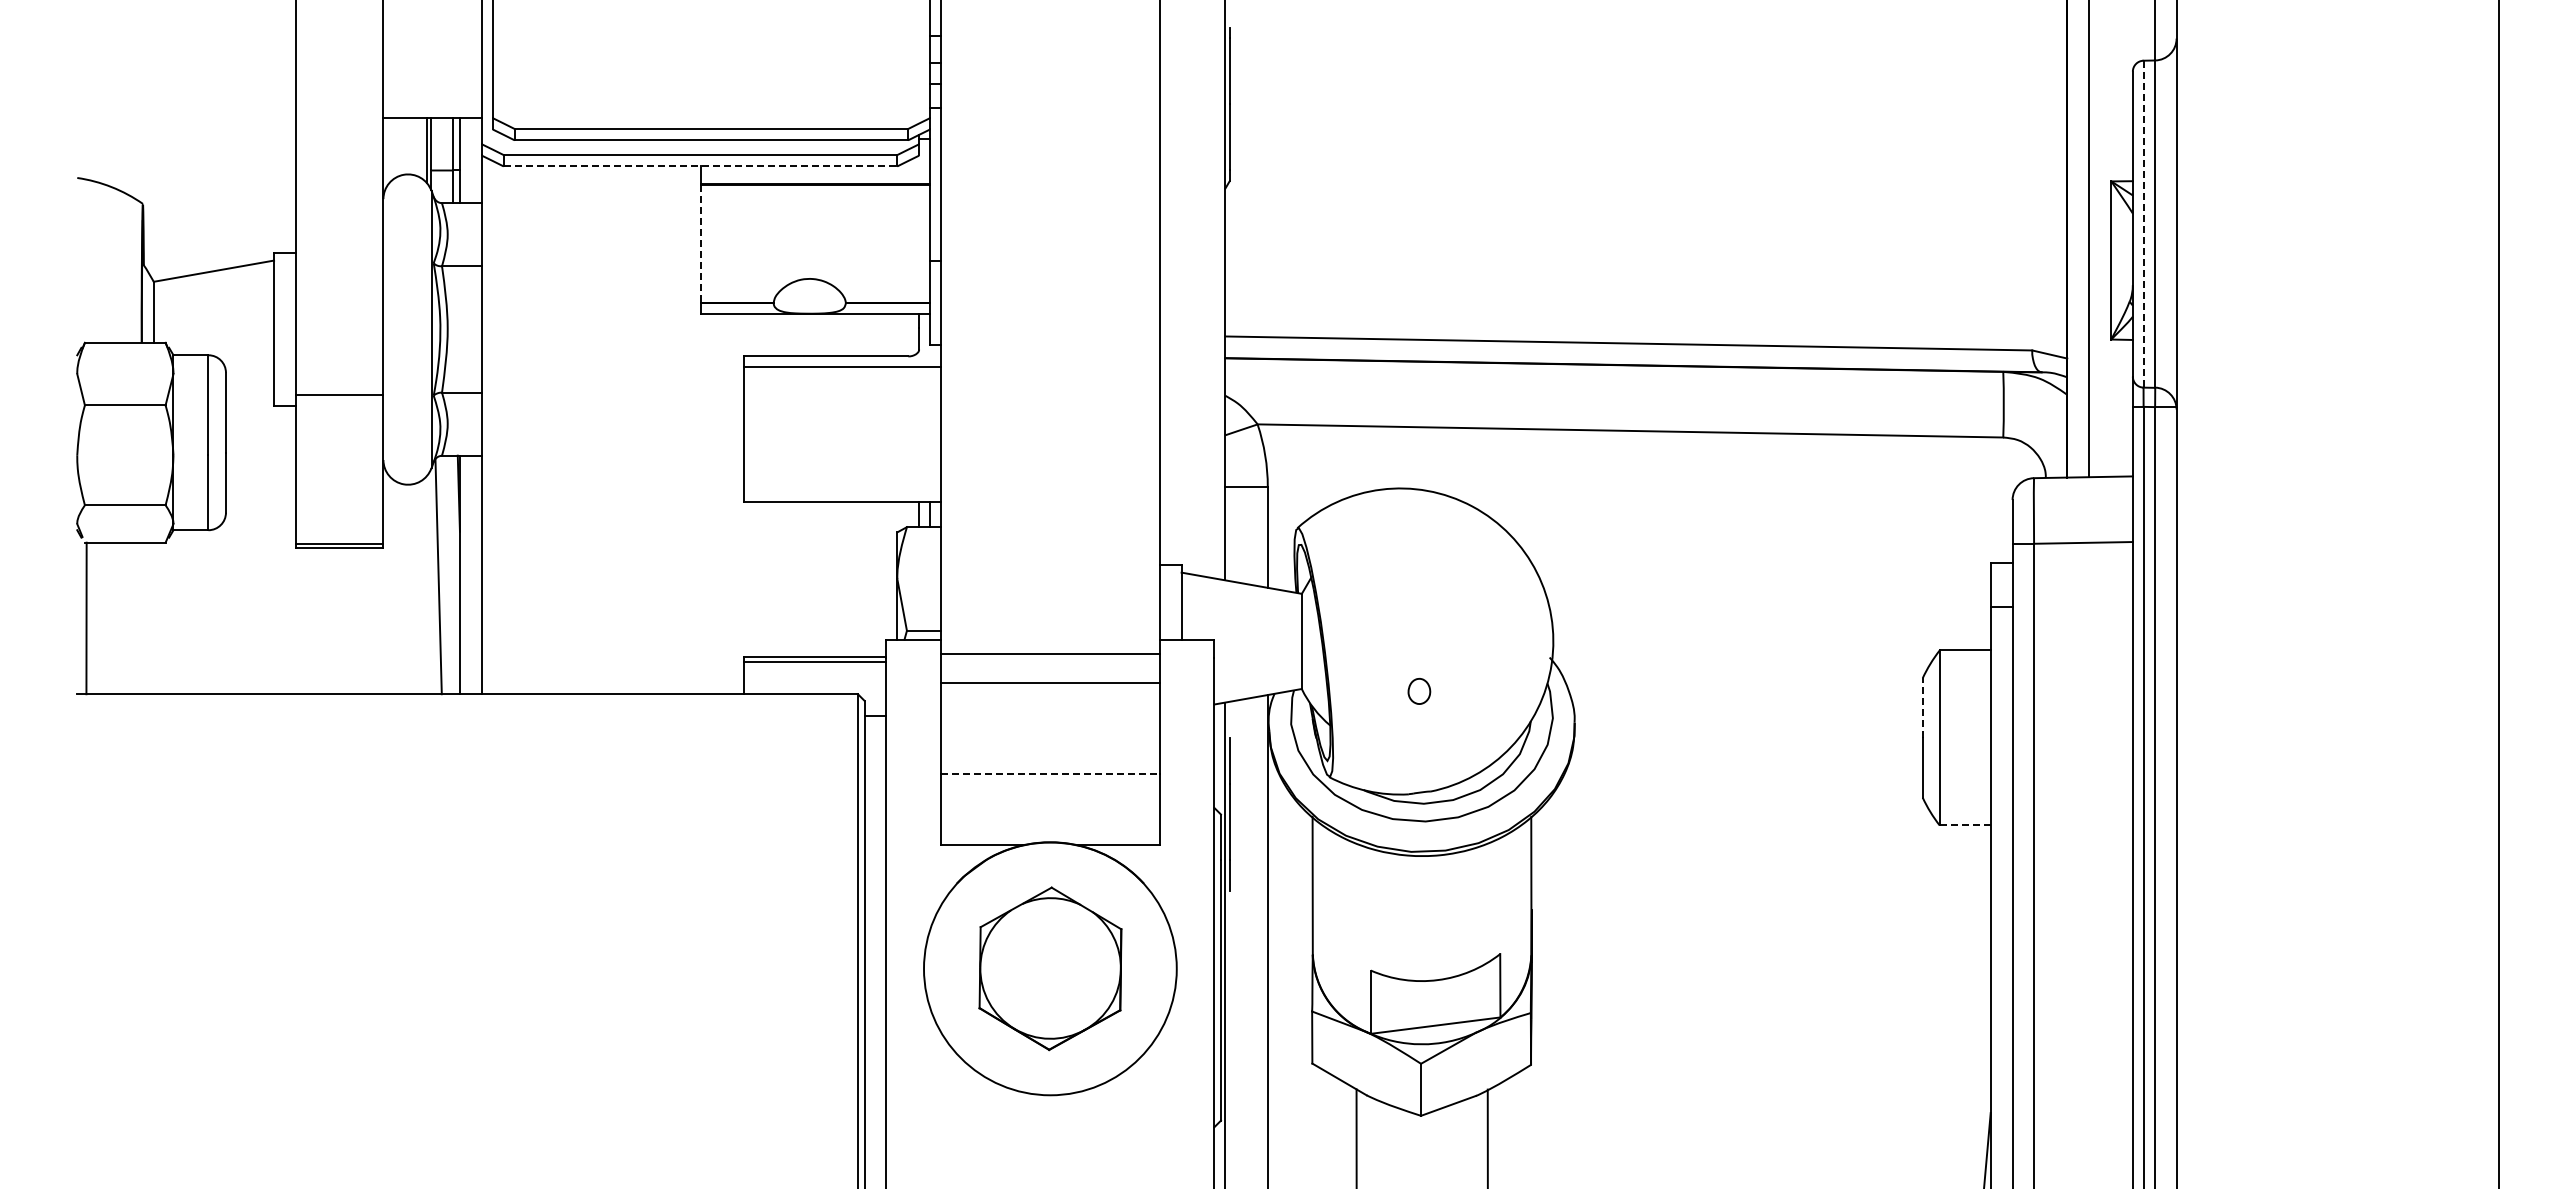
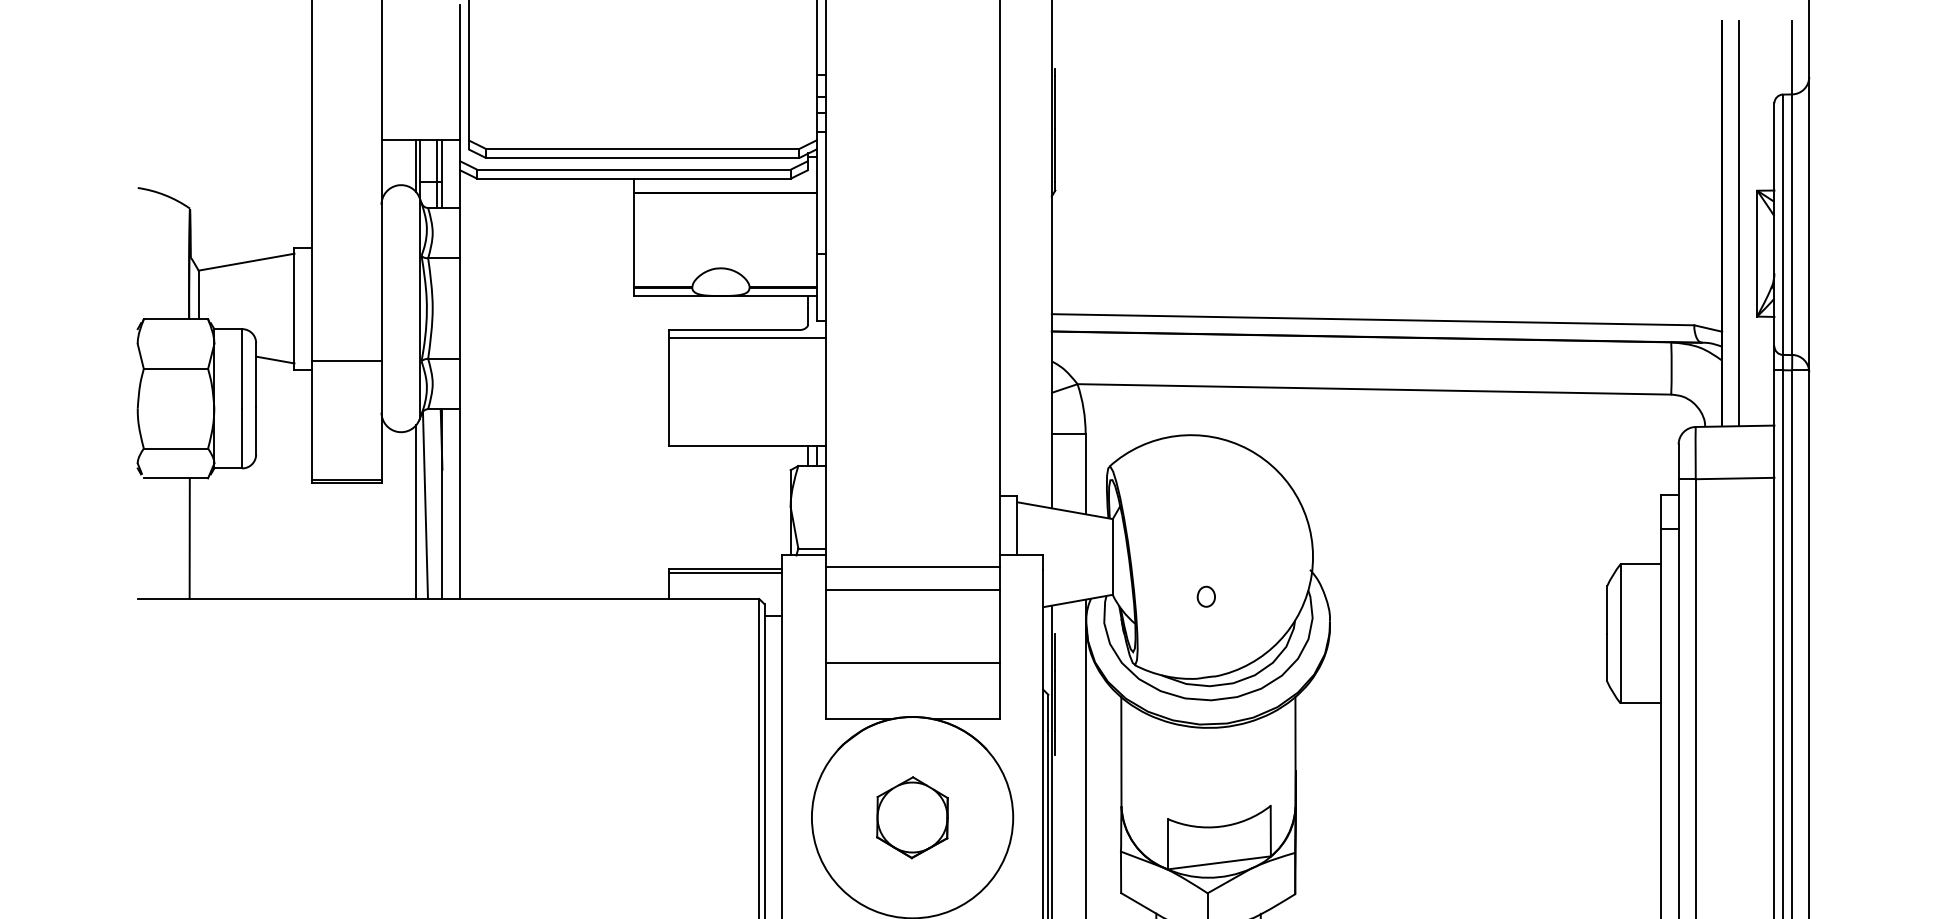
line: (700, 166) -> (633, 178), dashed -> solid
line: (2143, 224) -> (1782, 225), dashed -> solid
line: (700, 244) -> (633, 240), dashed -> solid
line: (249, 393) -> (274, 359), added
line: (427, 584) -> (416, 511), added
line: (86, 618) -> (189, 538), moved
line: (1922, 708) -> (1606, 610), dashed -> solid
line: (1050, 774) -> (912, 662), dashed -> solid
line: (1965, 825) -> (1641, 703), dashed -> solid
part: (1049, 968) -> (911, 817), size x0.62

